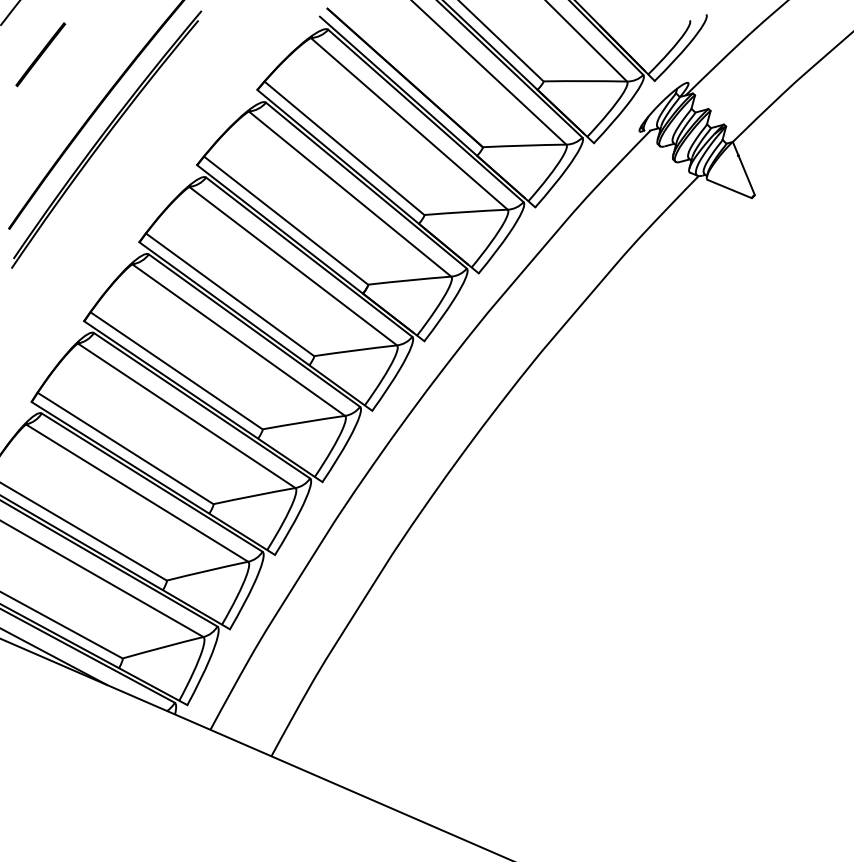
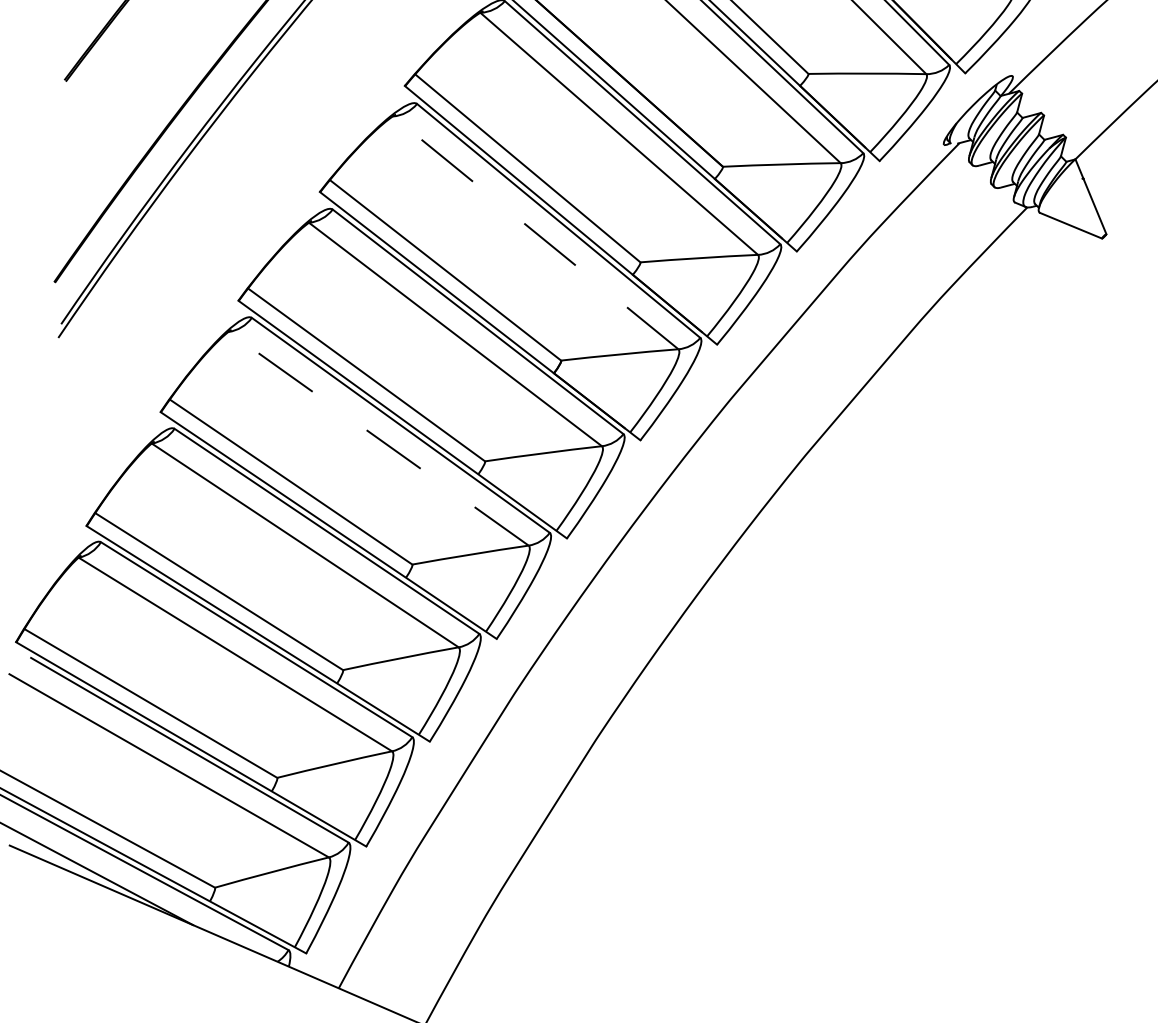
line: (350, 194) -> (536, 233), solid -> dashed
line: (238, 340) -> (378, 439), solid -> dashed

